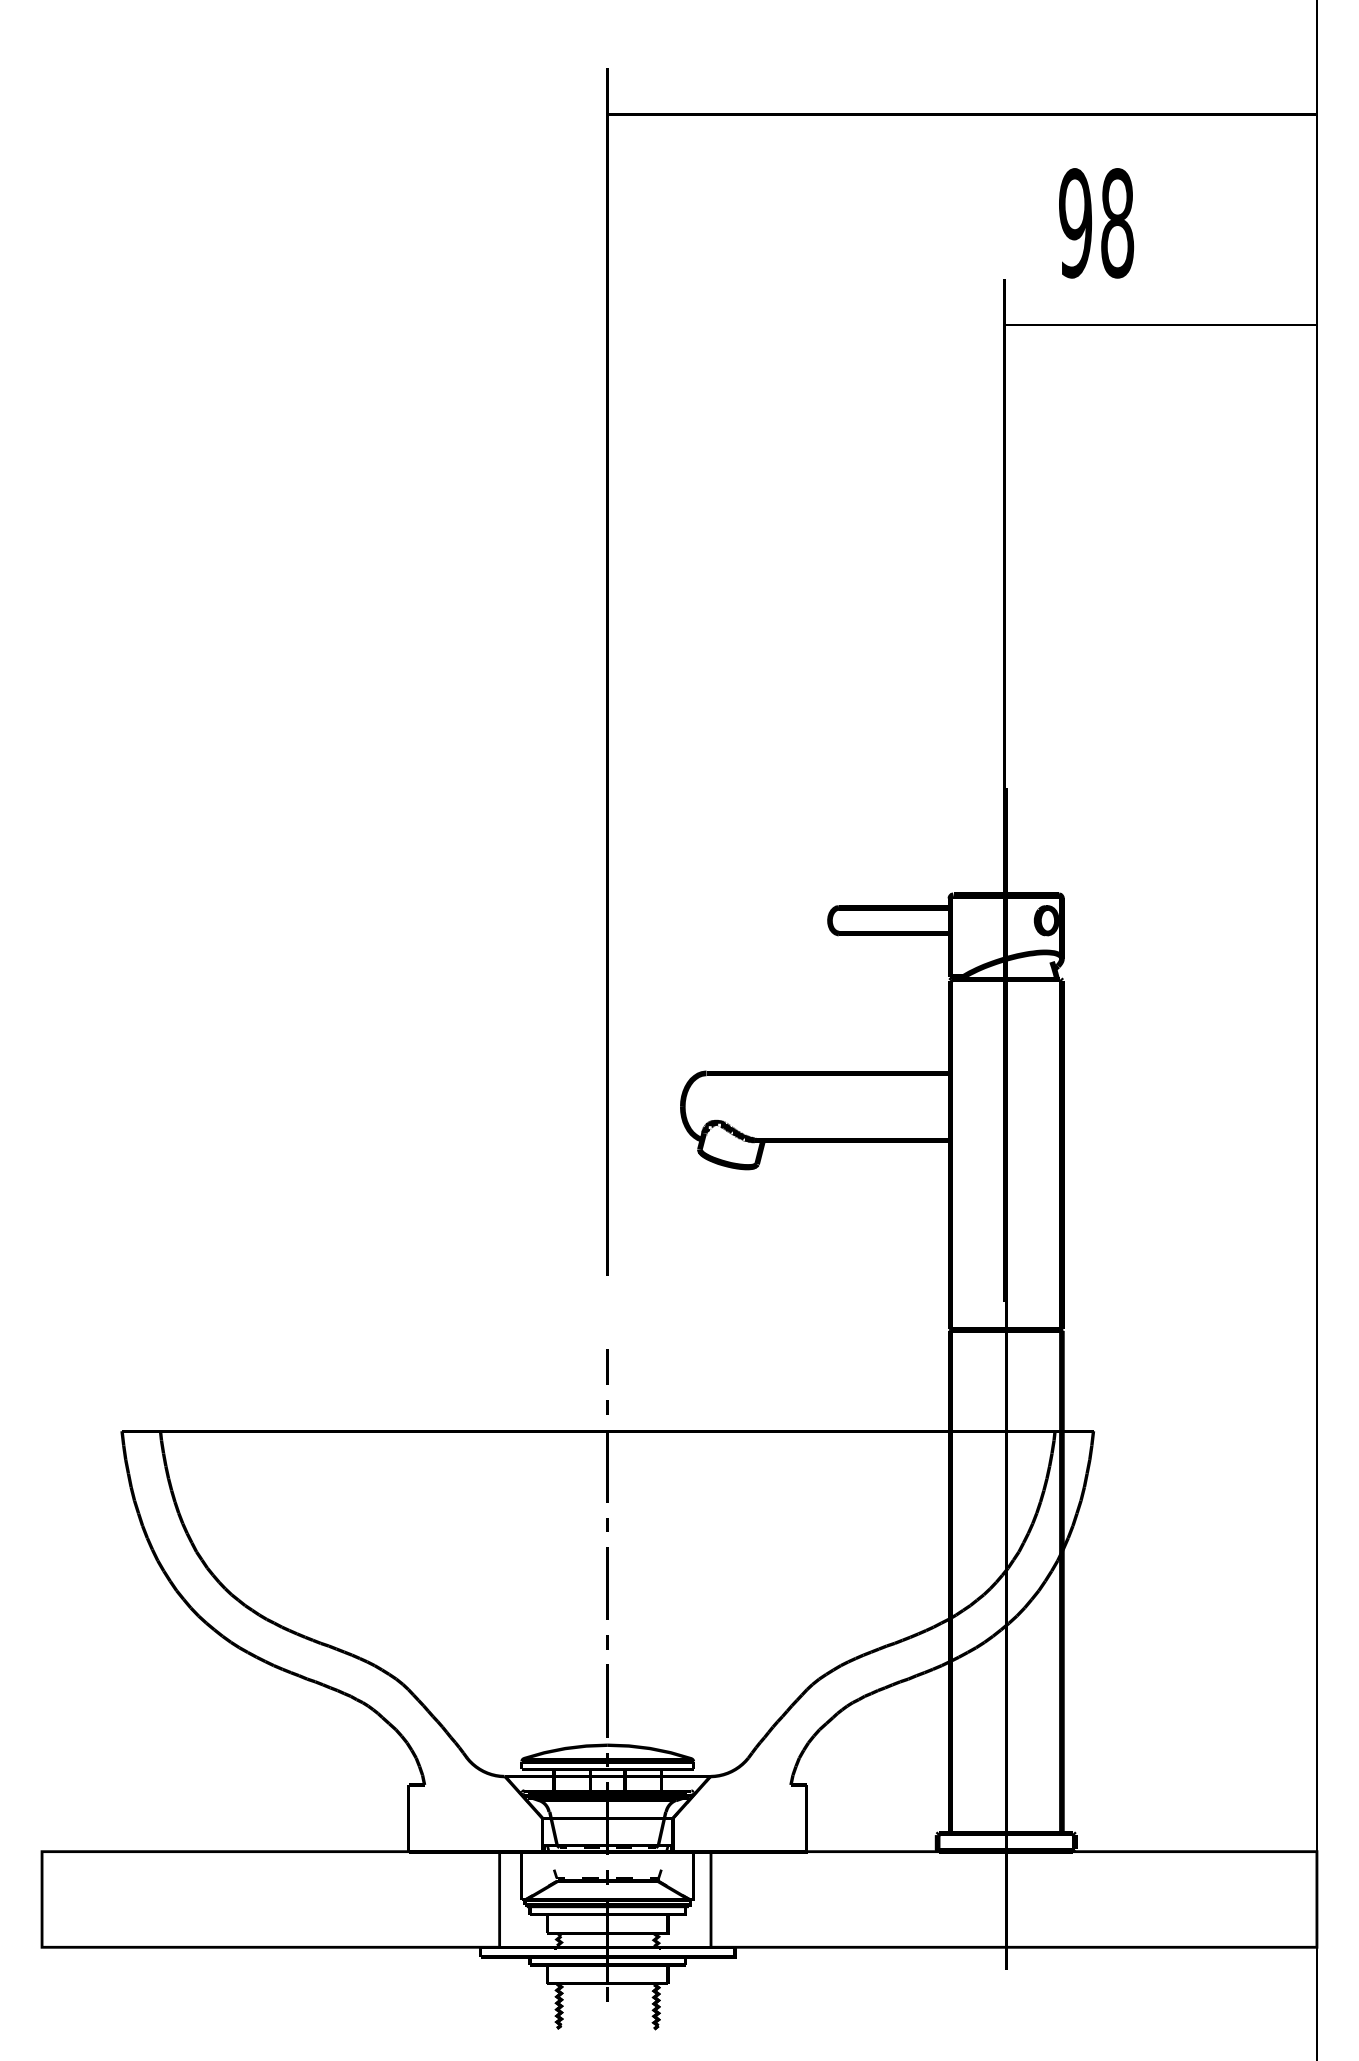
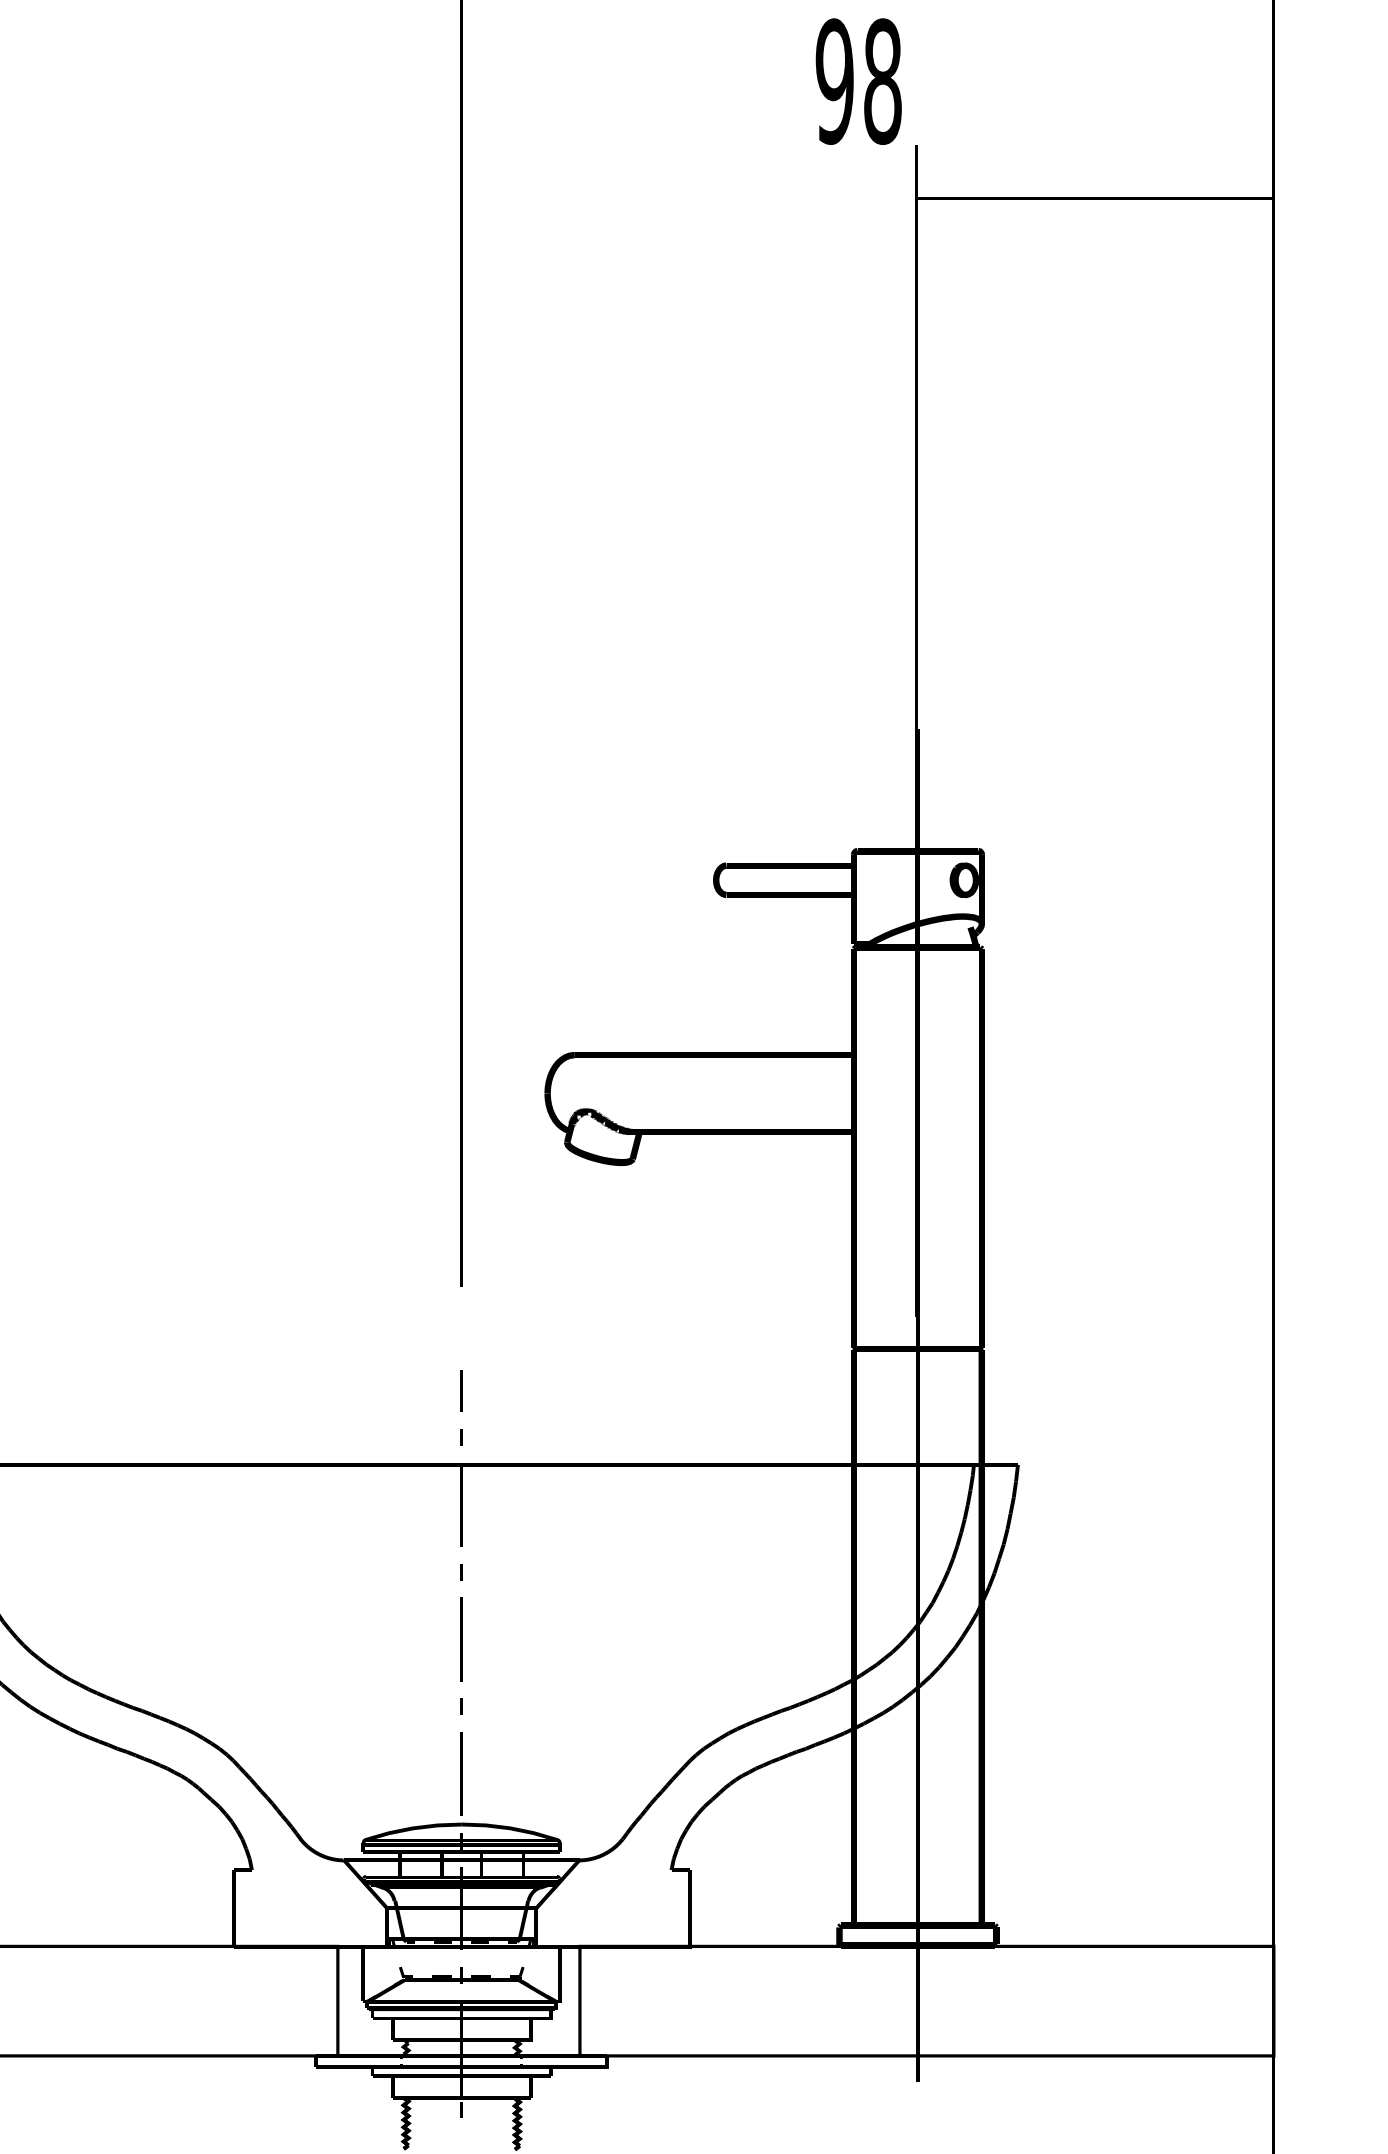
text: (1096, 223) -> (858, 81), moved

